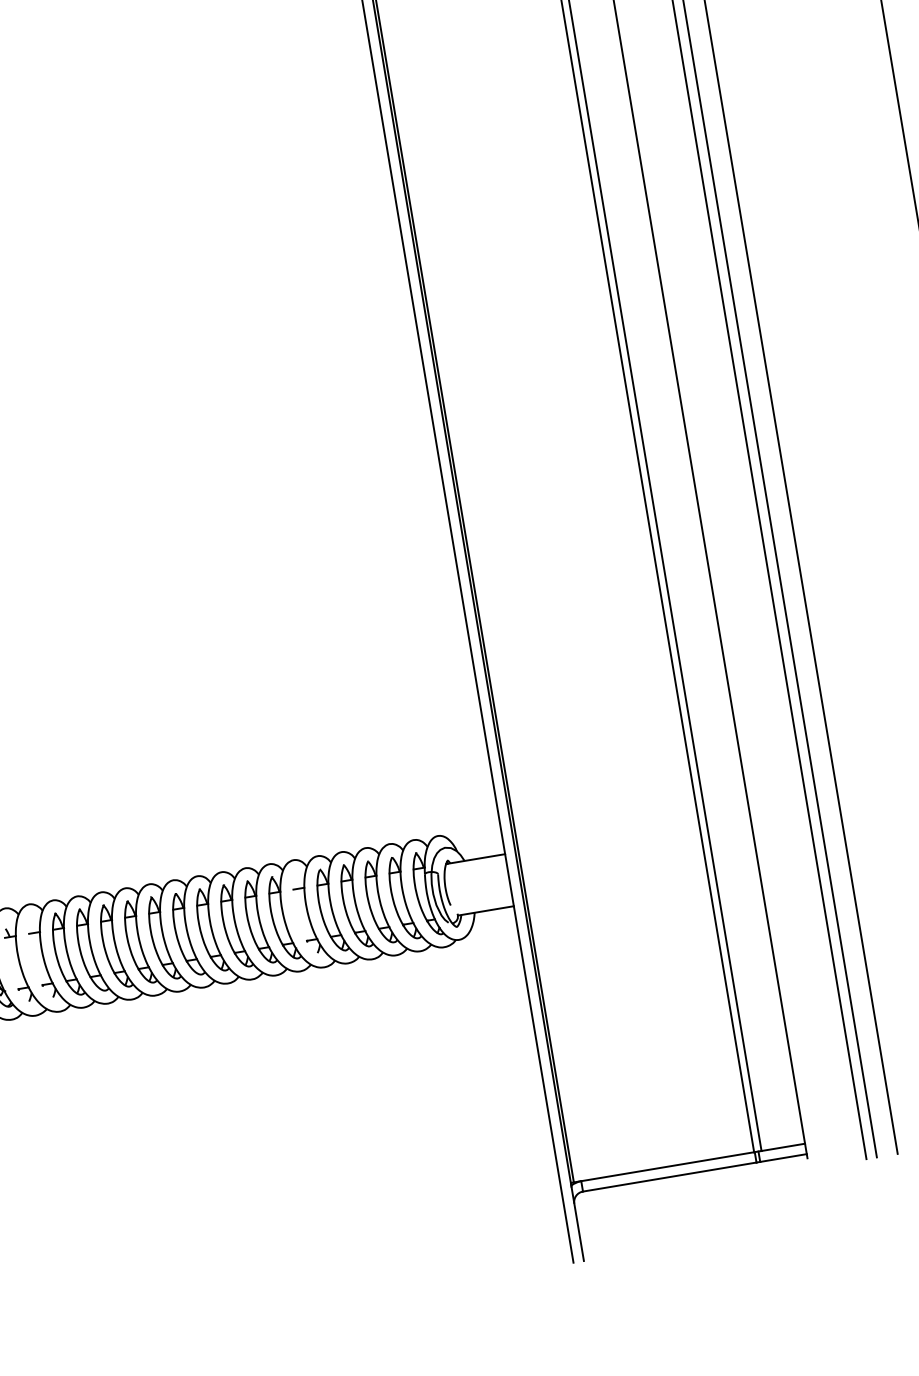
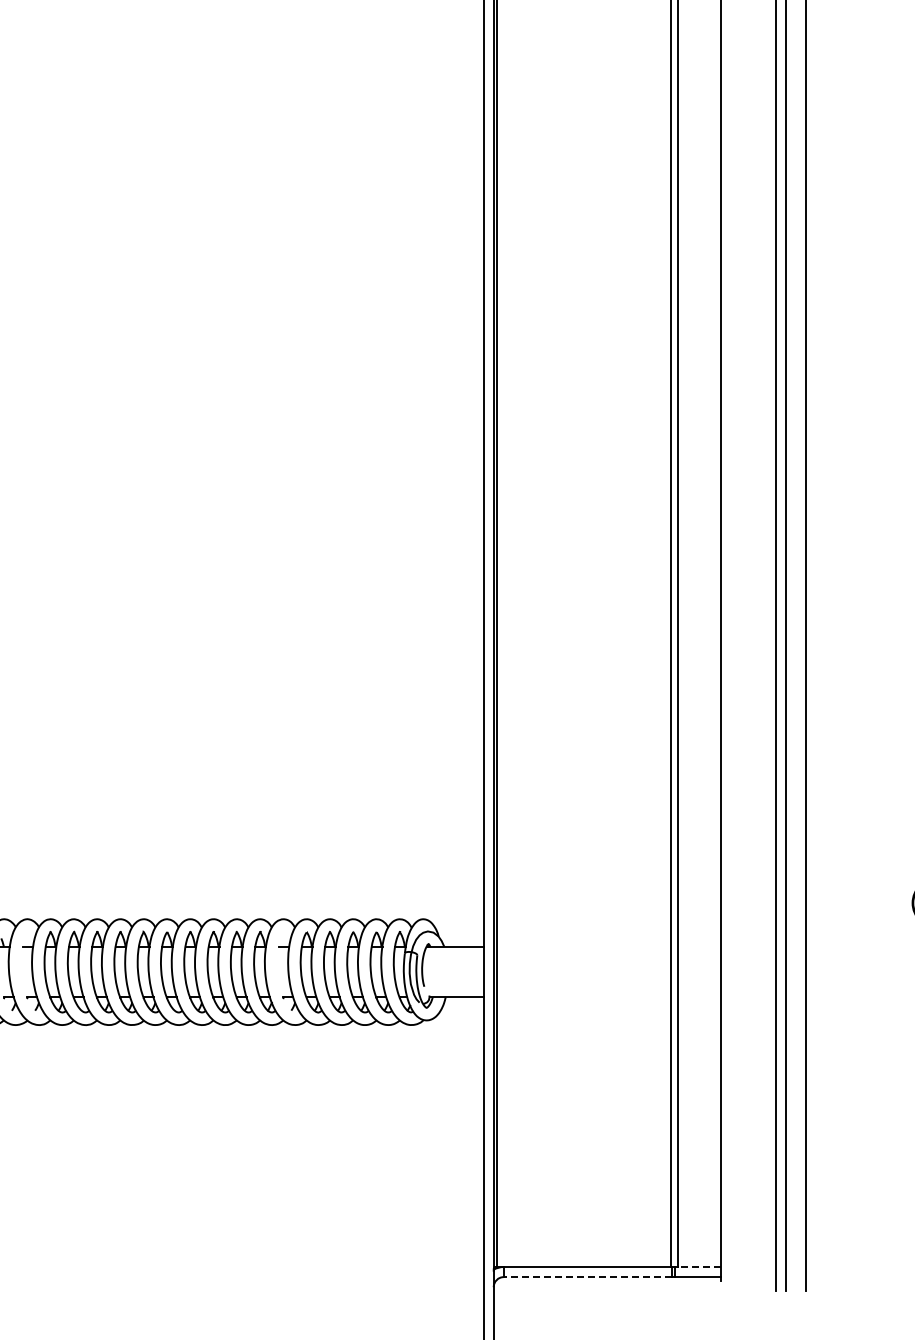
line: (782, 1148) -> (698, 1267), solid -> dashed
line: (669, 1177) -> (587, 1277), solid -> dashed

